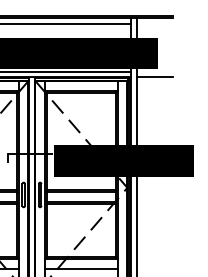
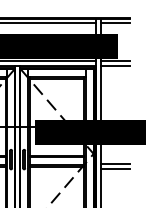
line: (154, 23) -> (115, 23), added
line: (154, 71) -> (115, 61), added
line: (154, 200) -> (115, 164), added
line: (154, 206) -> (115, 168), added

